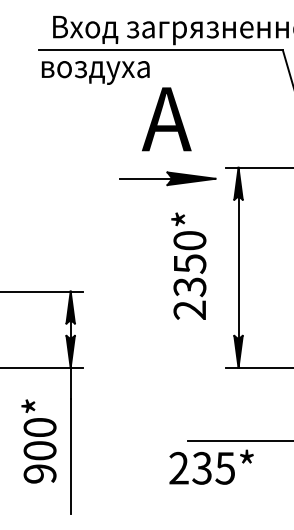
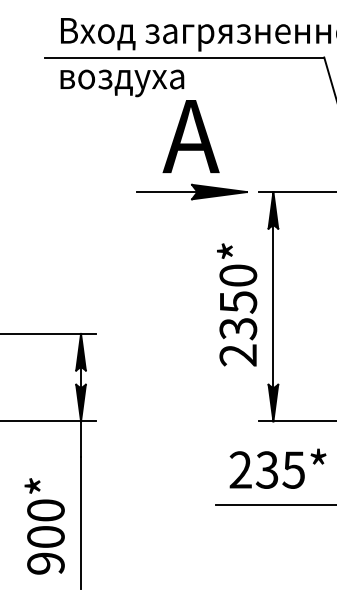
text: (95, 72) -> (122, 82), moved
part: (167, 178) -> (191, 191), moved
text: (188, 265) -> (236, 304), moved
text: (38, 441) -> (44, 526), moved
text: (211, 466) -> (277, 467), moved

